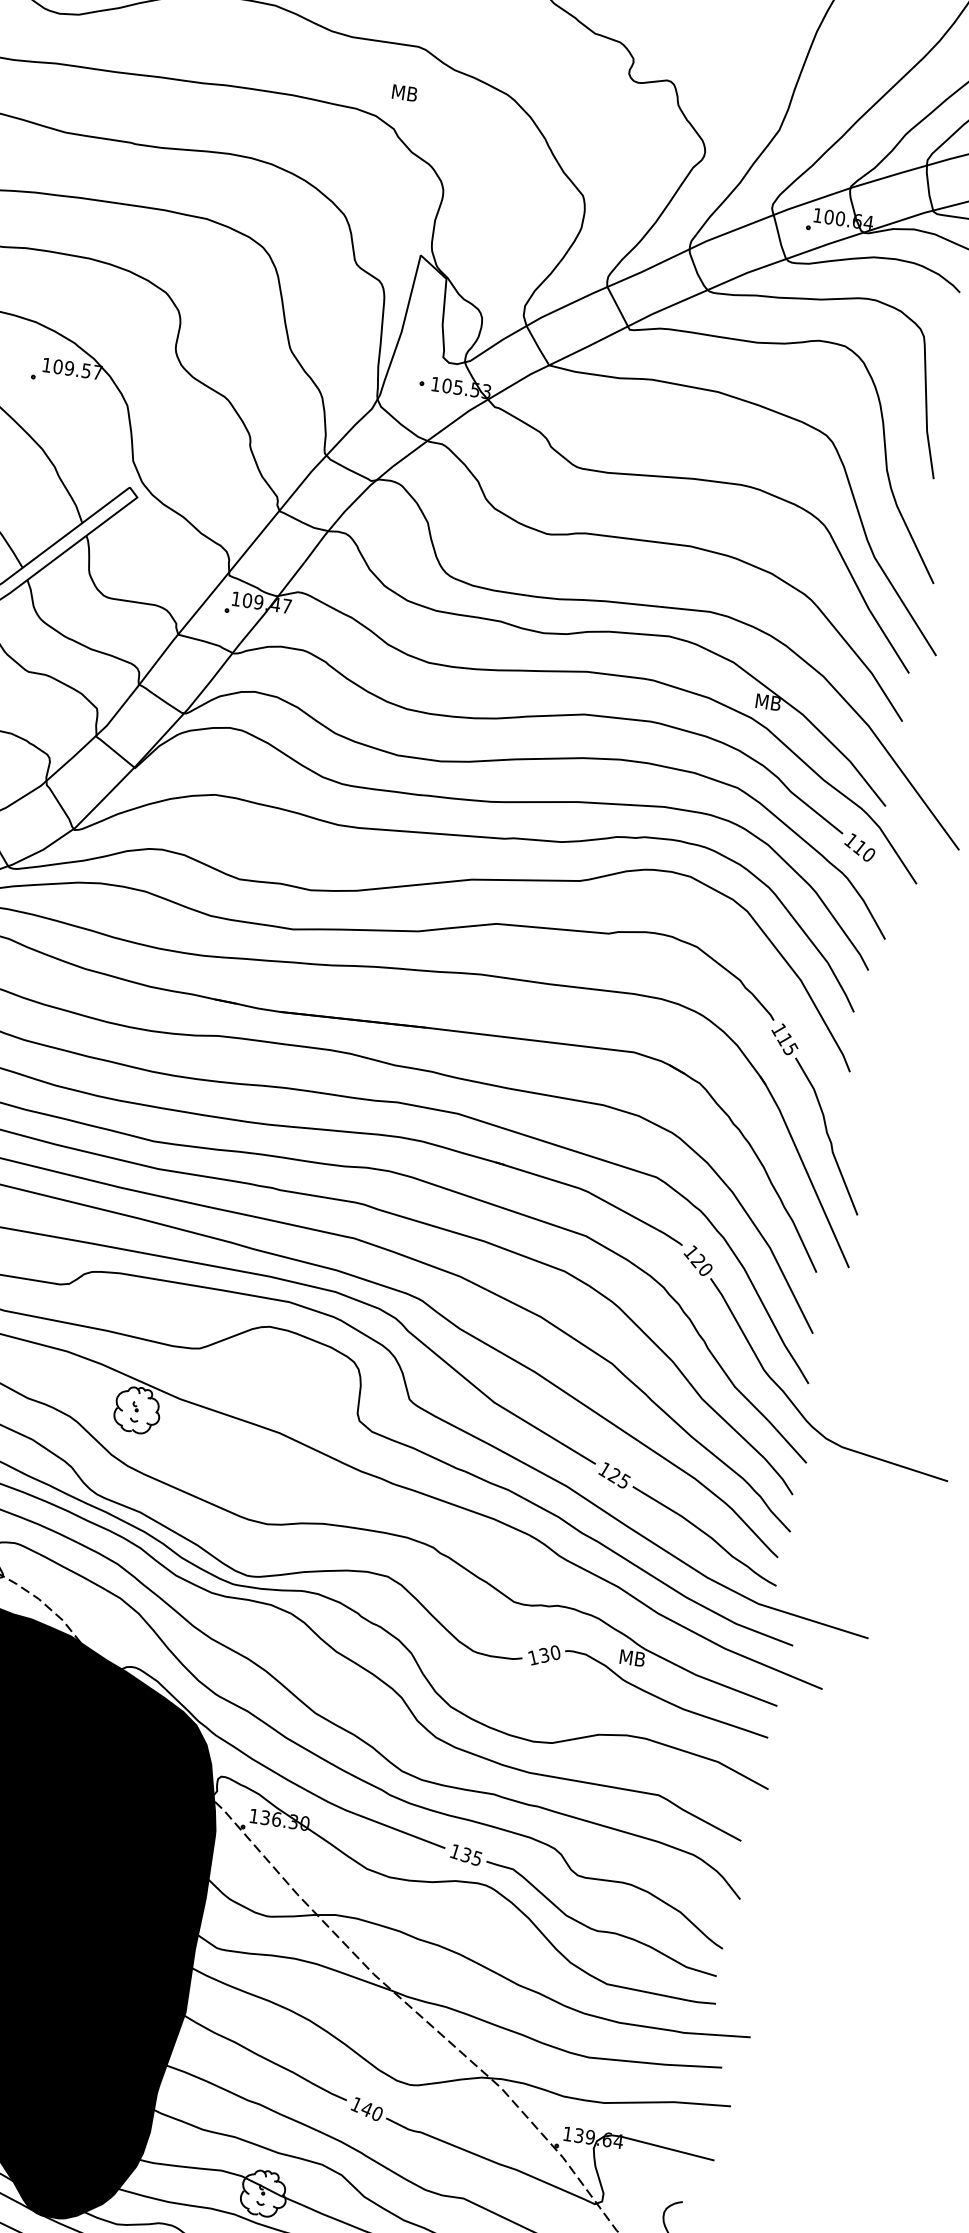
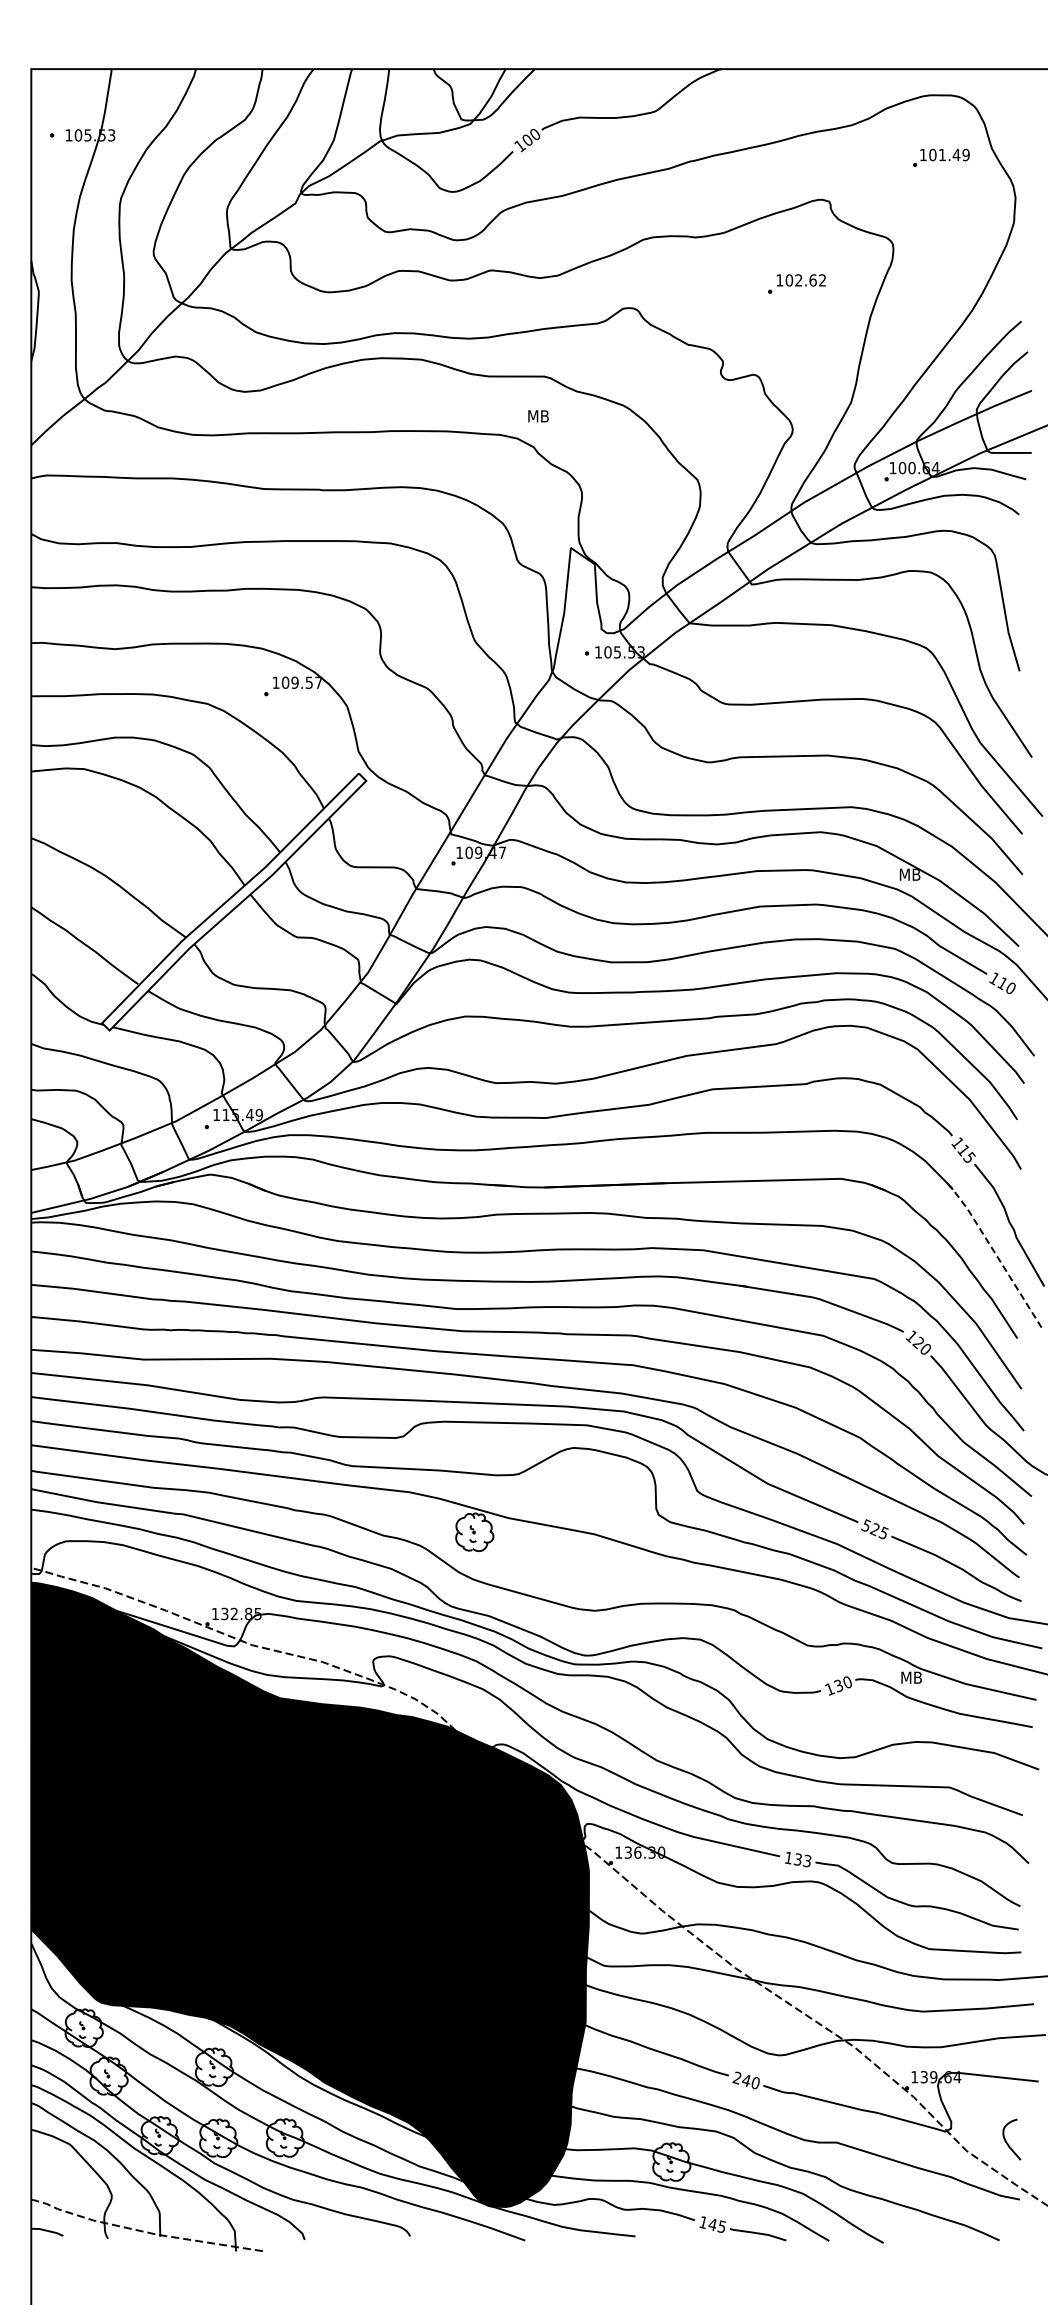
line: (805, 1170) -> (996, 1255), solid -> dashed
text: (604, 1469) -> (866, 1525), 125 -> 525
text: (477, 1857) -> (807, 1860), 135 -> 133
text: (355, 2102) -> (736, 2076), 140 -> 240

